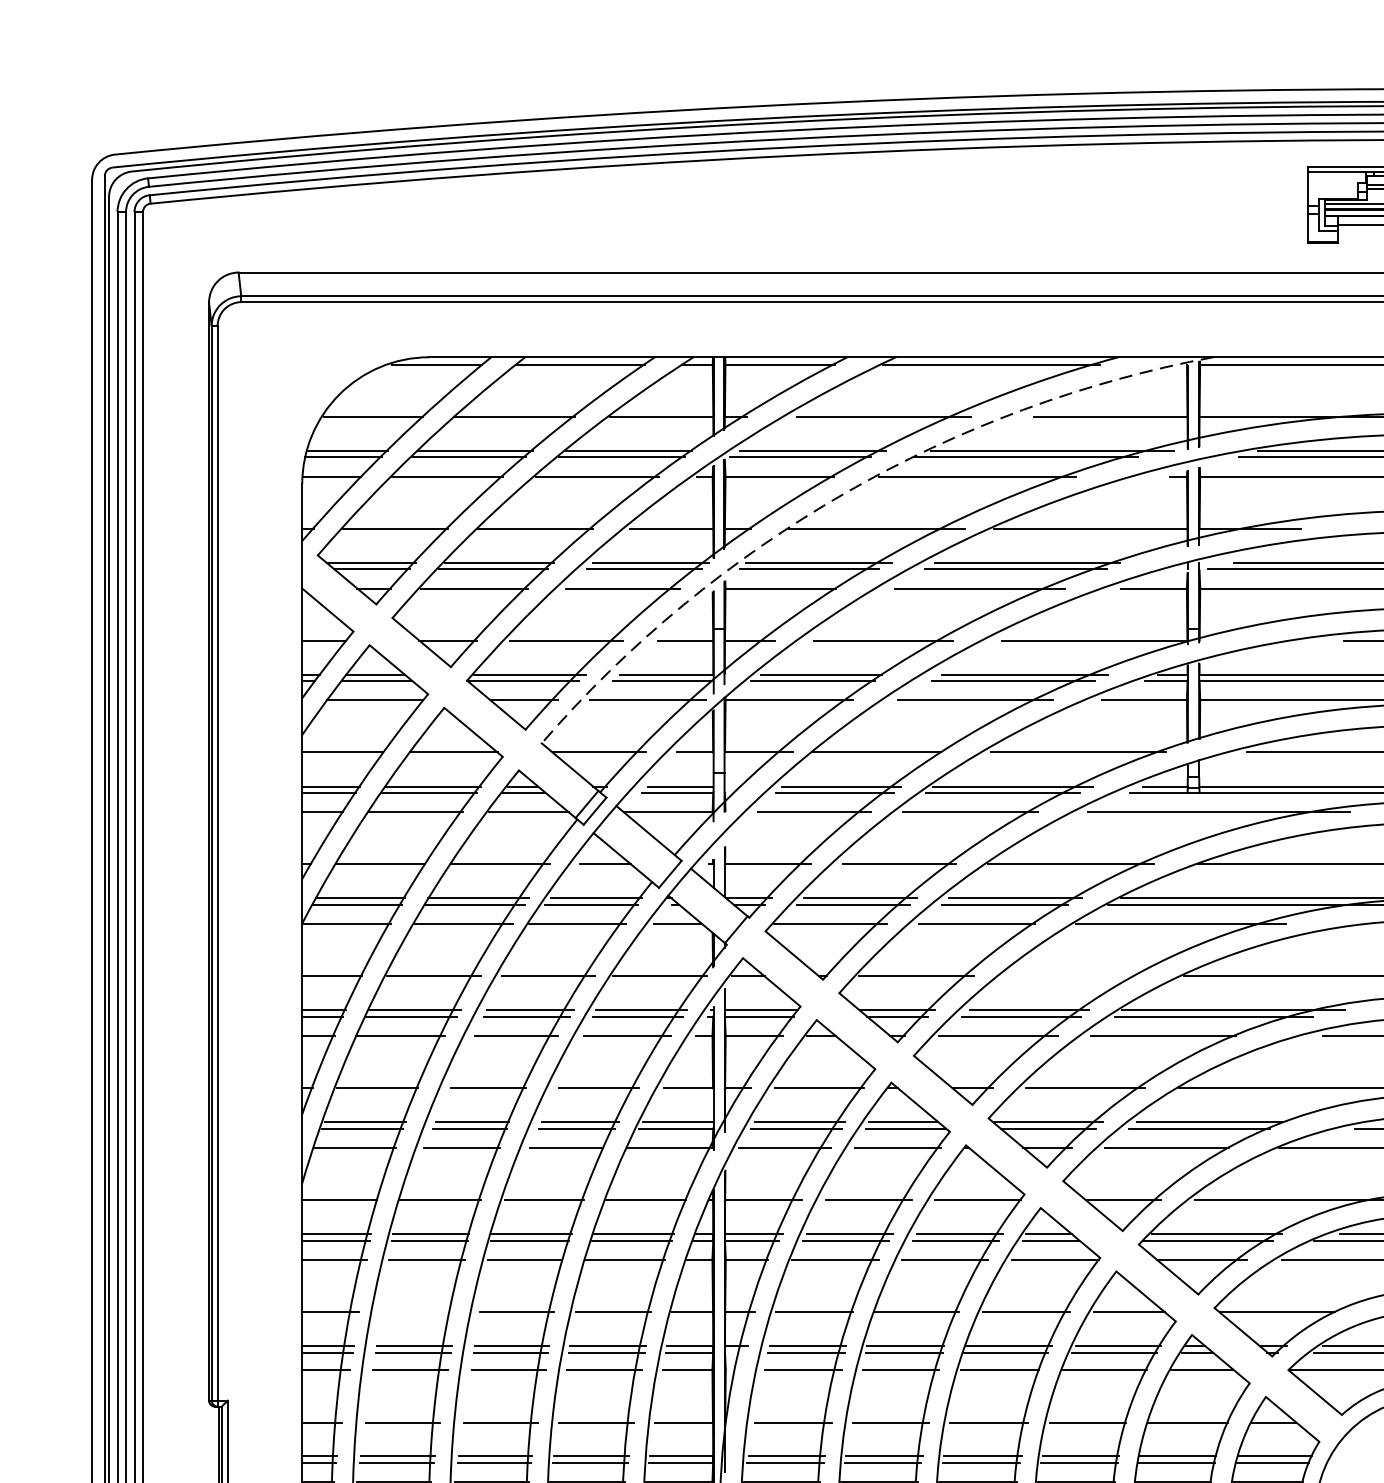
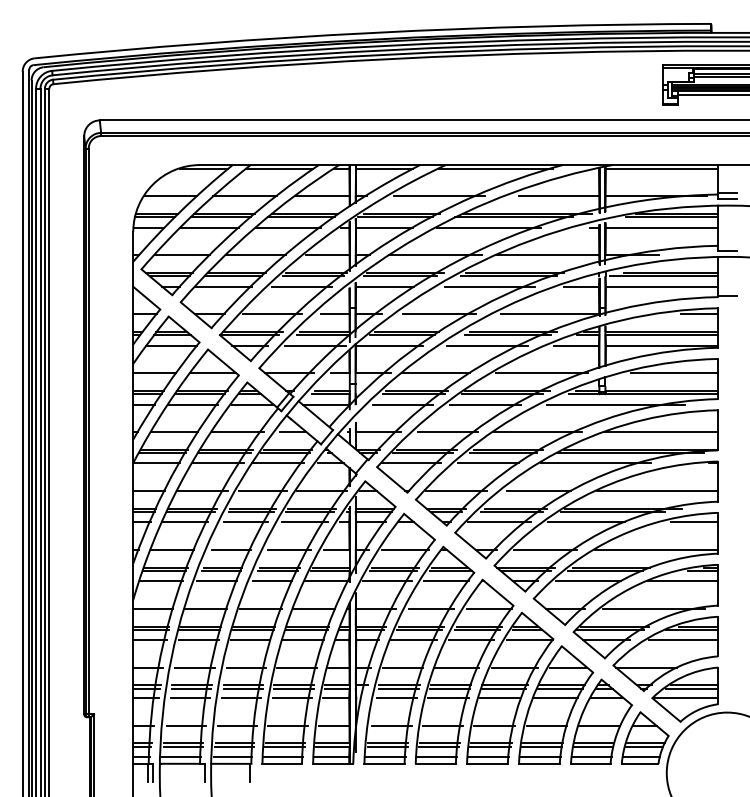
arc: (844, 493) -> (418, 236), dashed -> solid
line: (1072, 975) -> (538, 490), added
line: (418, 1311) -> (194, 667), added

